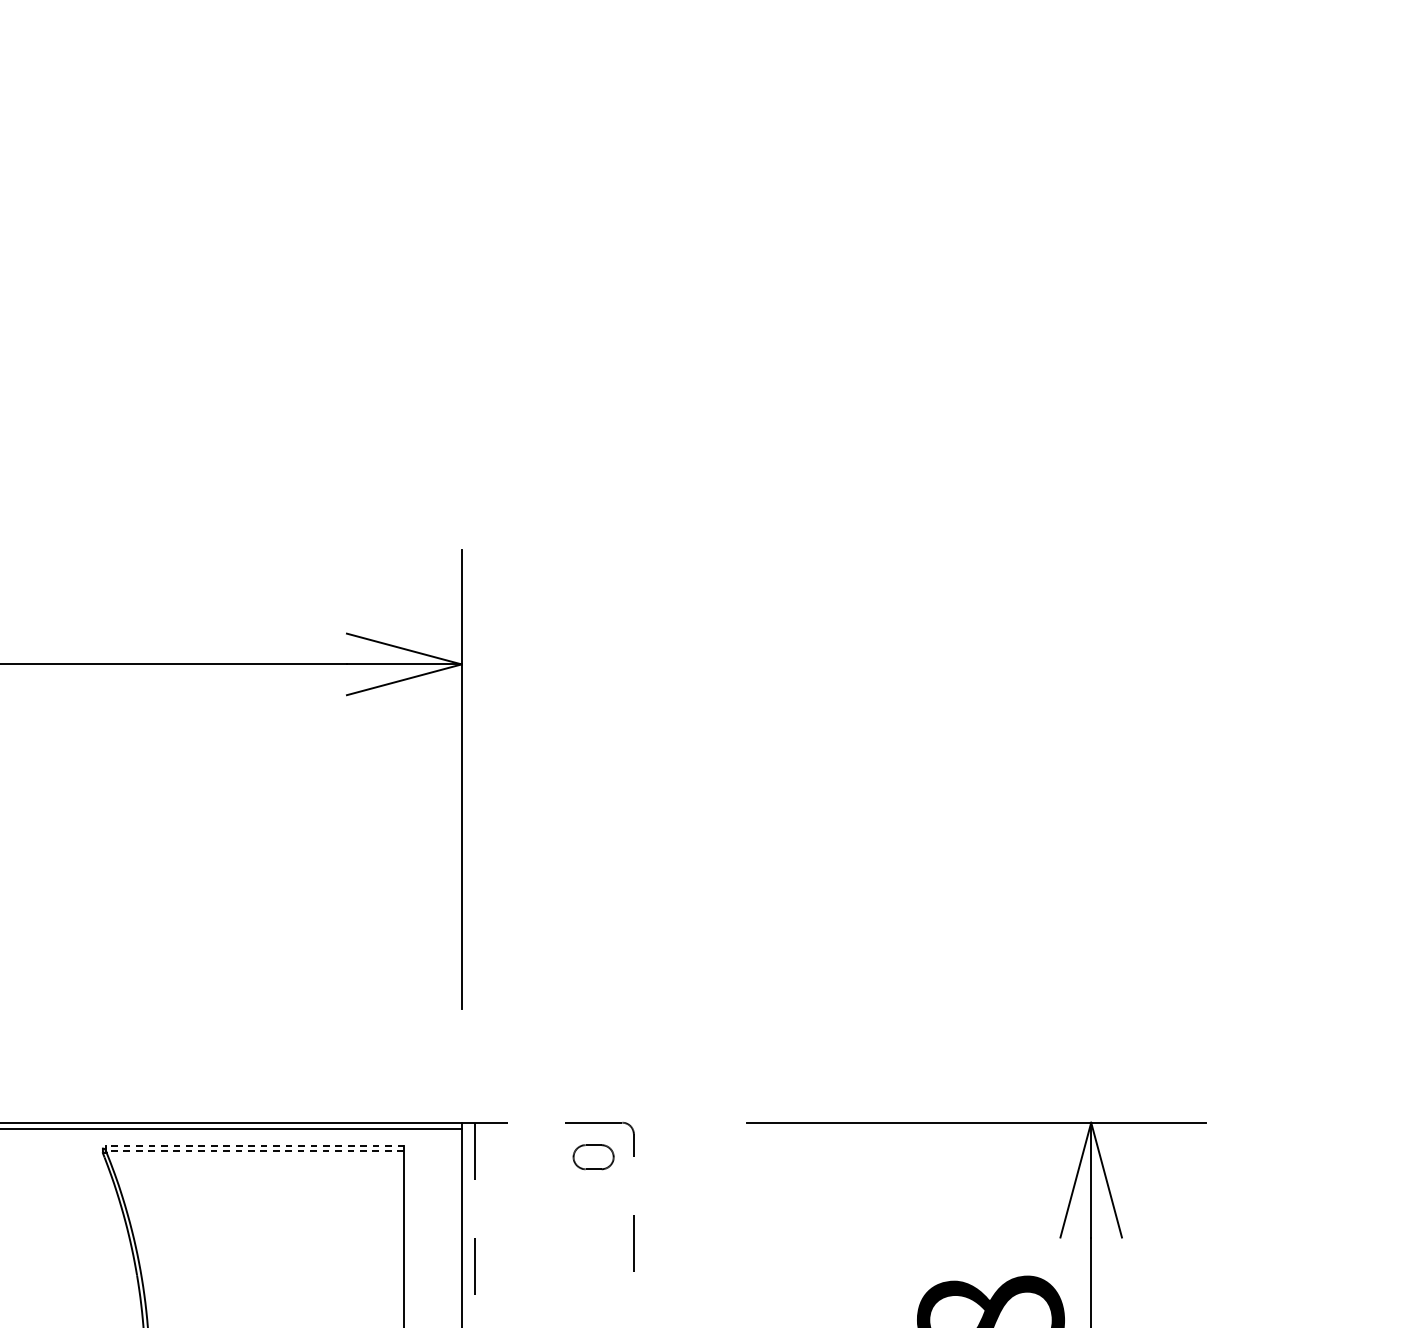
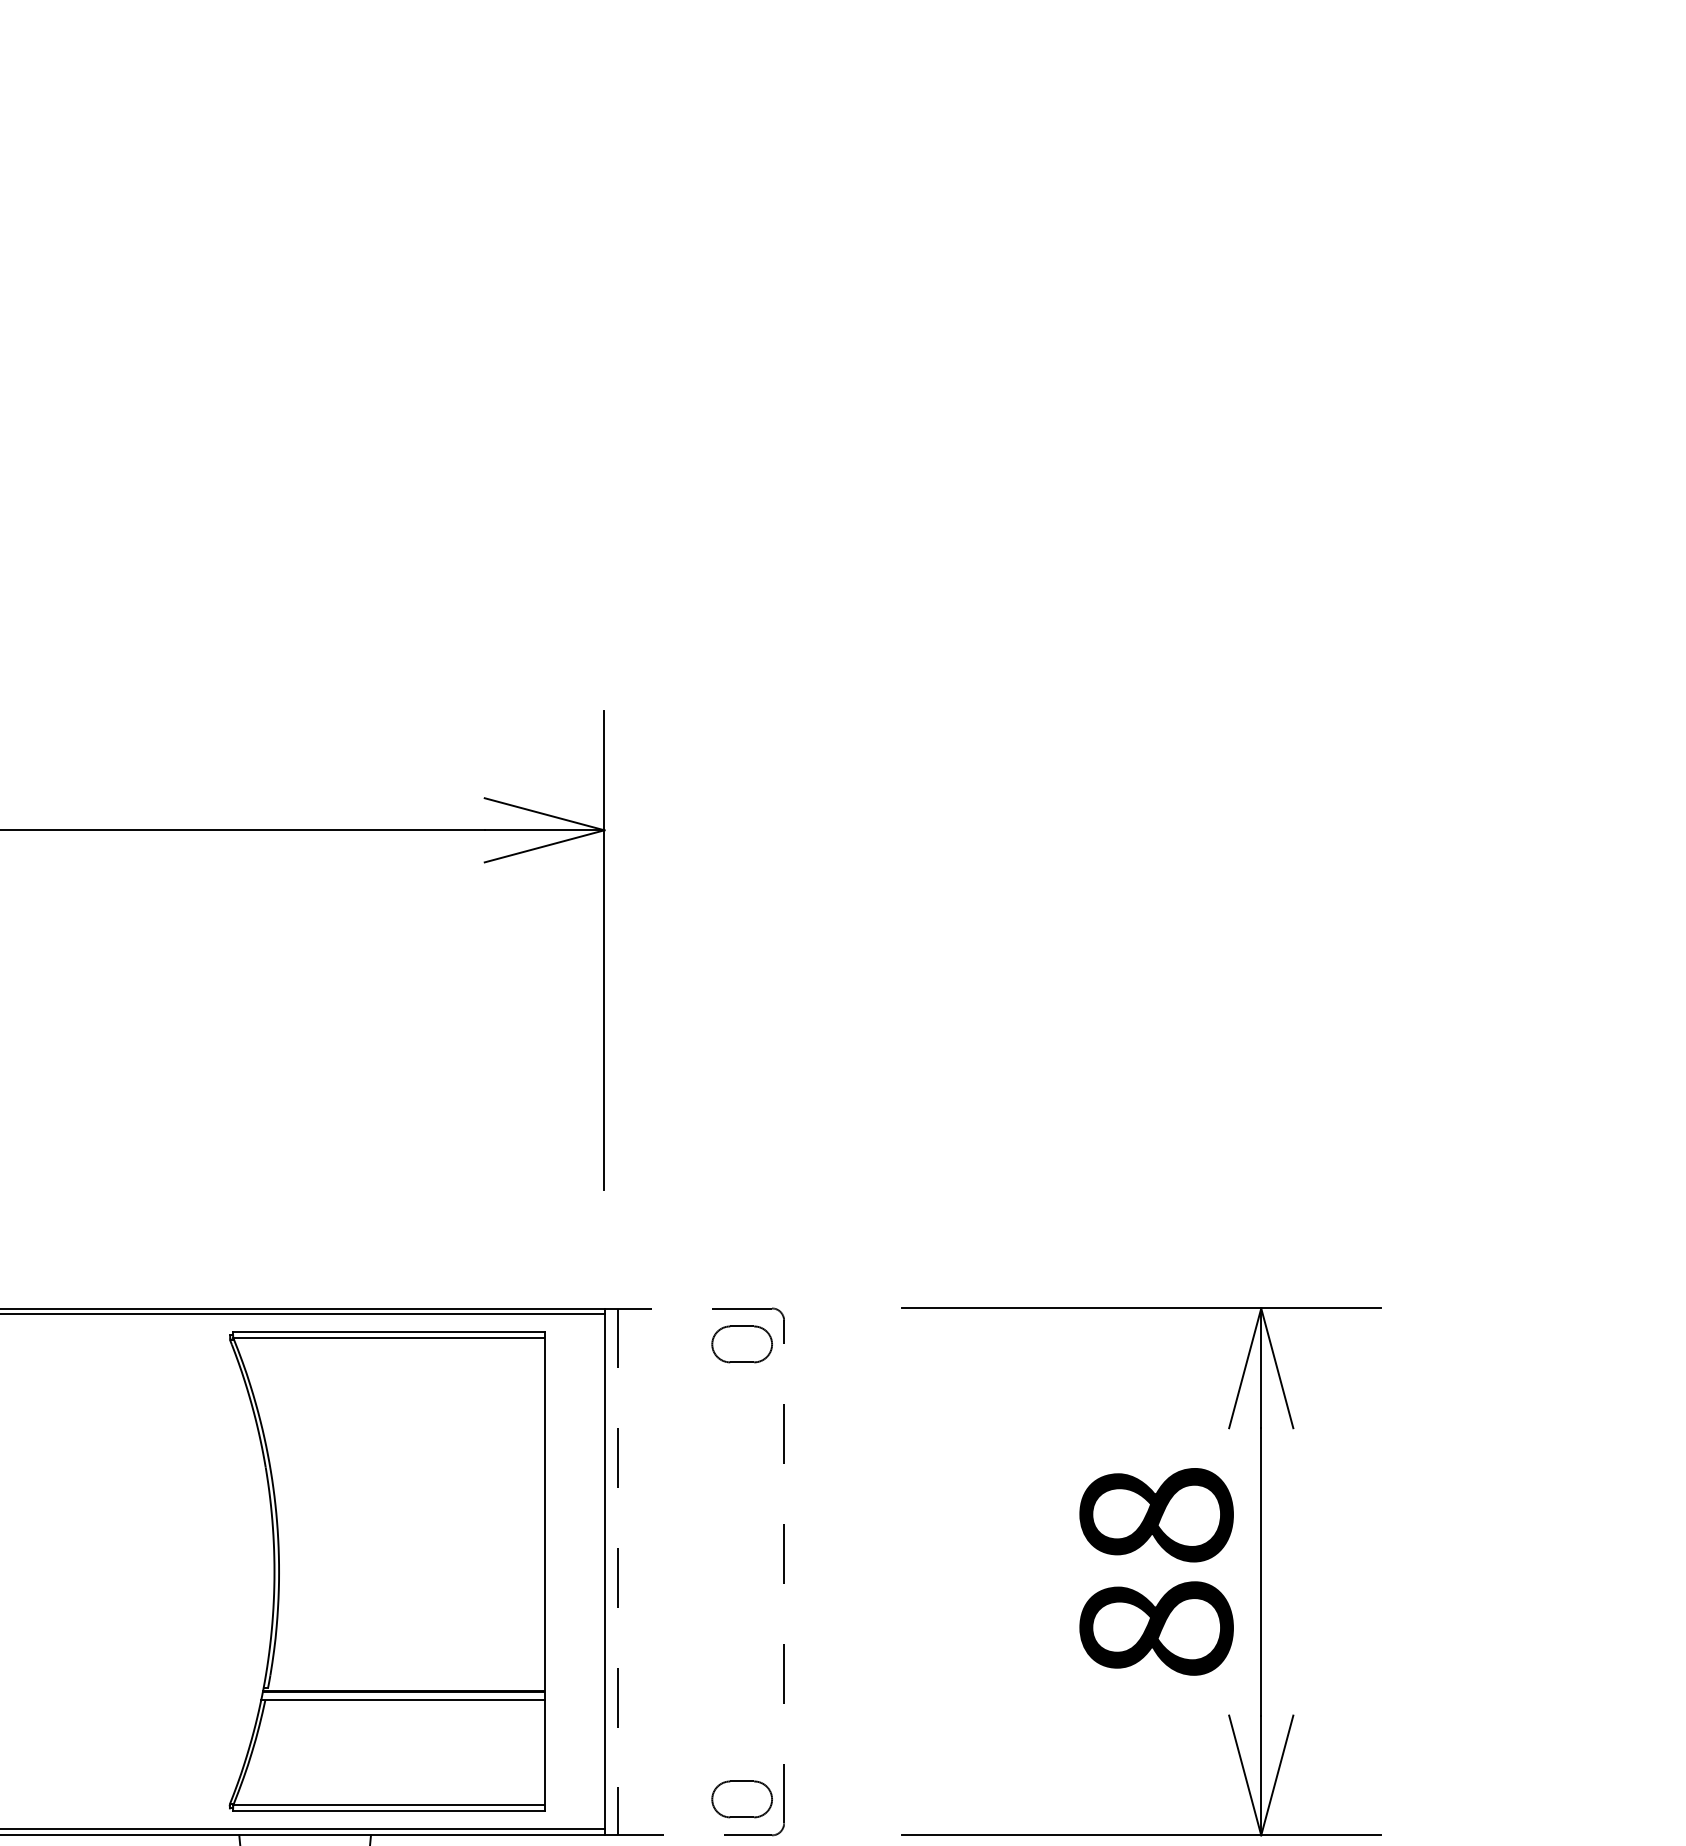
line: (254, 1145) -> (388, 1332), dashed -> solid
line: (254, 1151) -> (388, 1338), dashed -> solid
part: (593, 1157) -> (741, 1344), size x1.43

